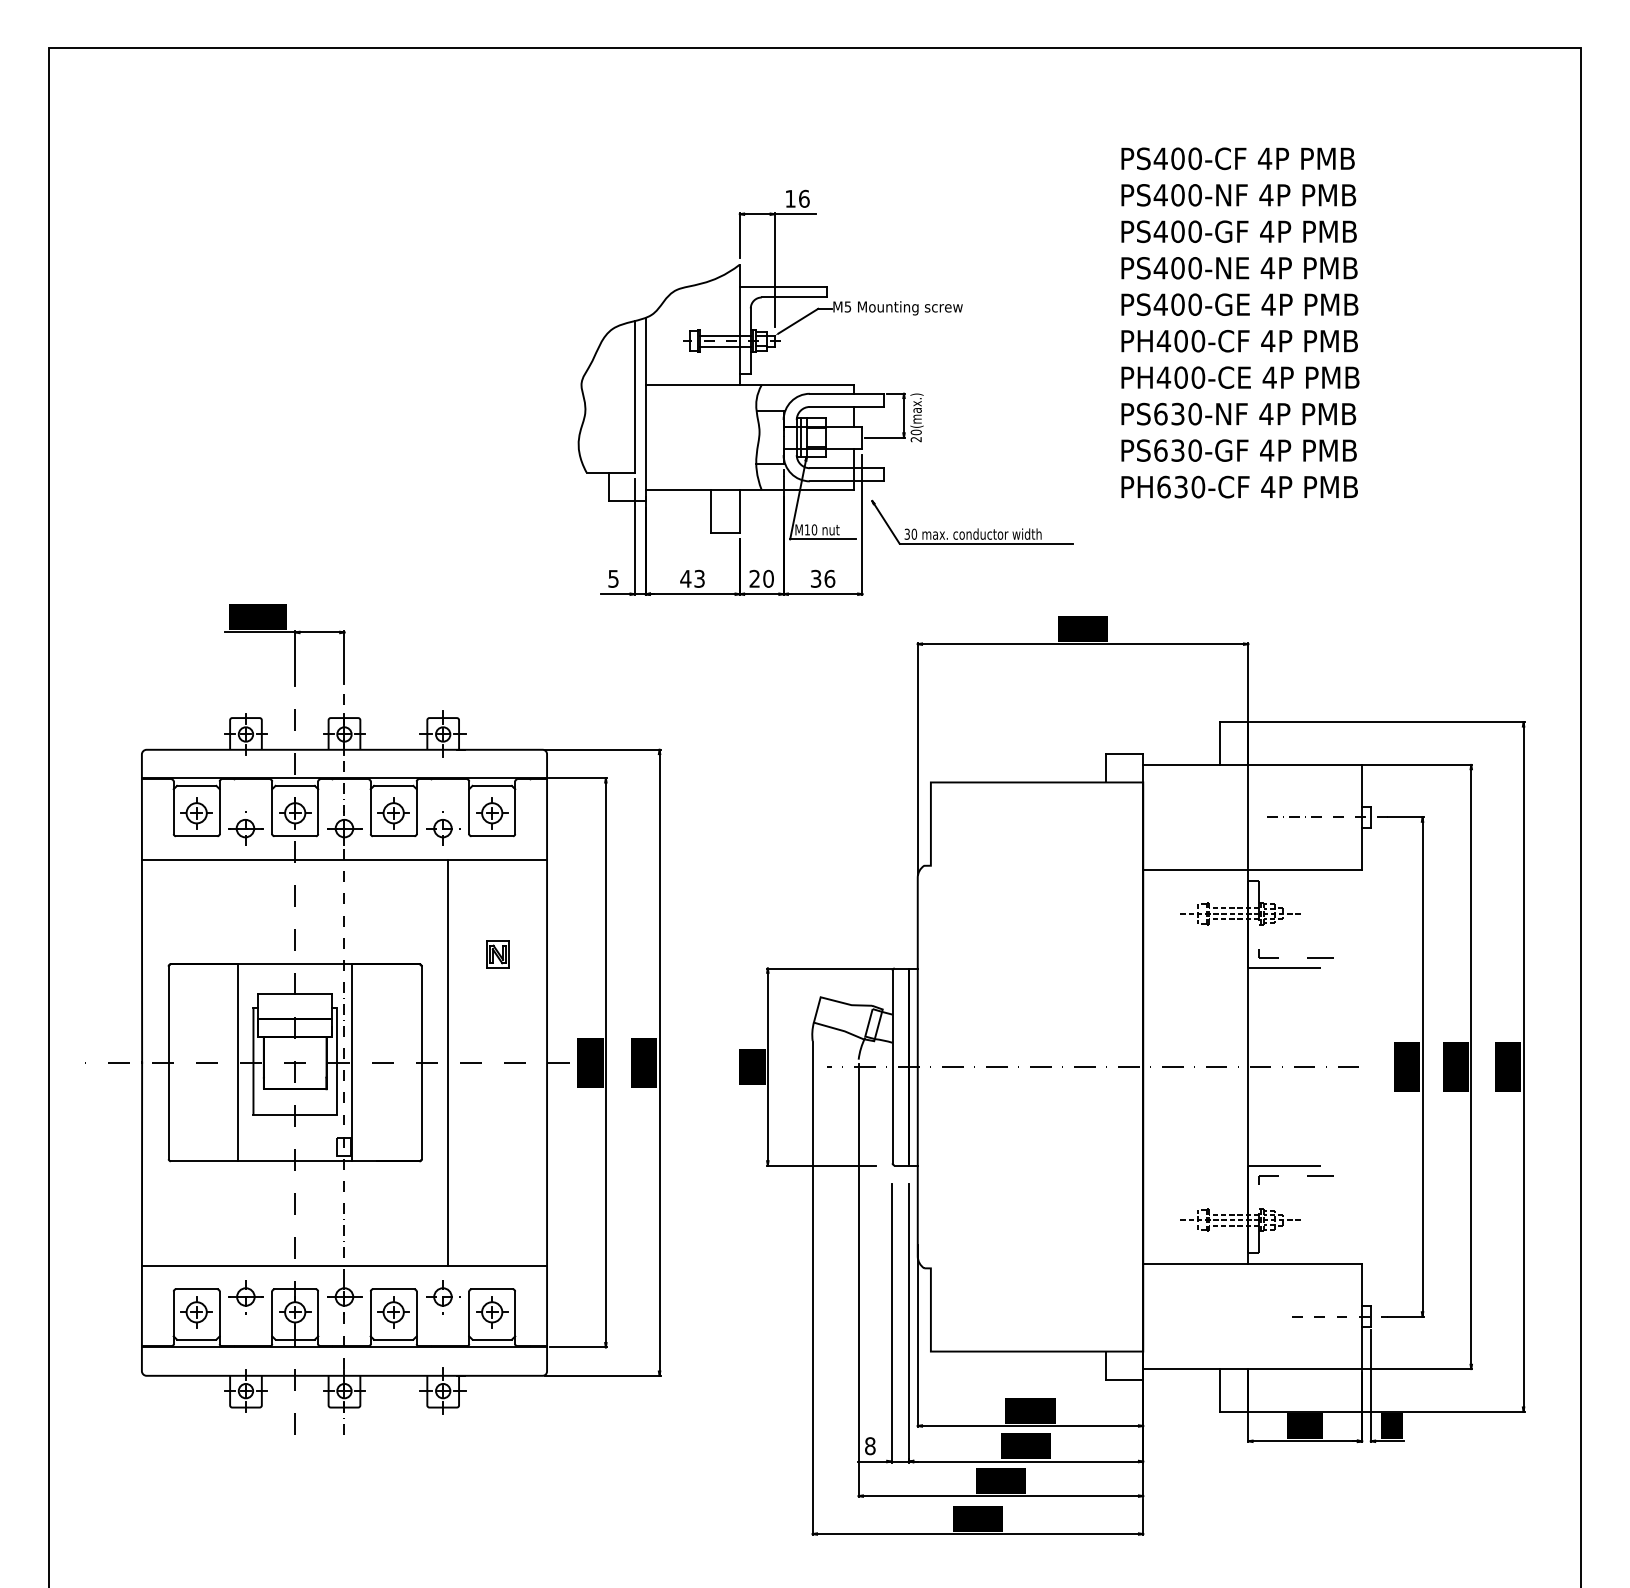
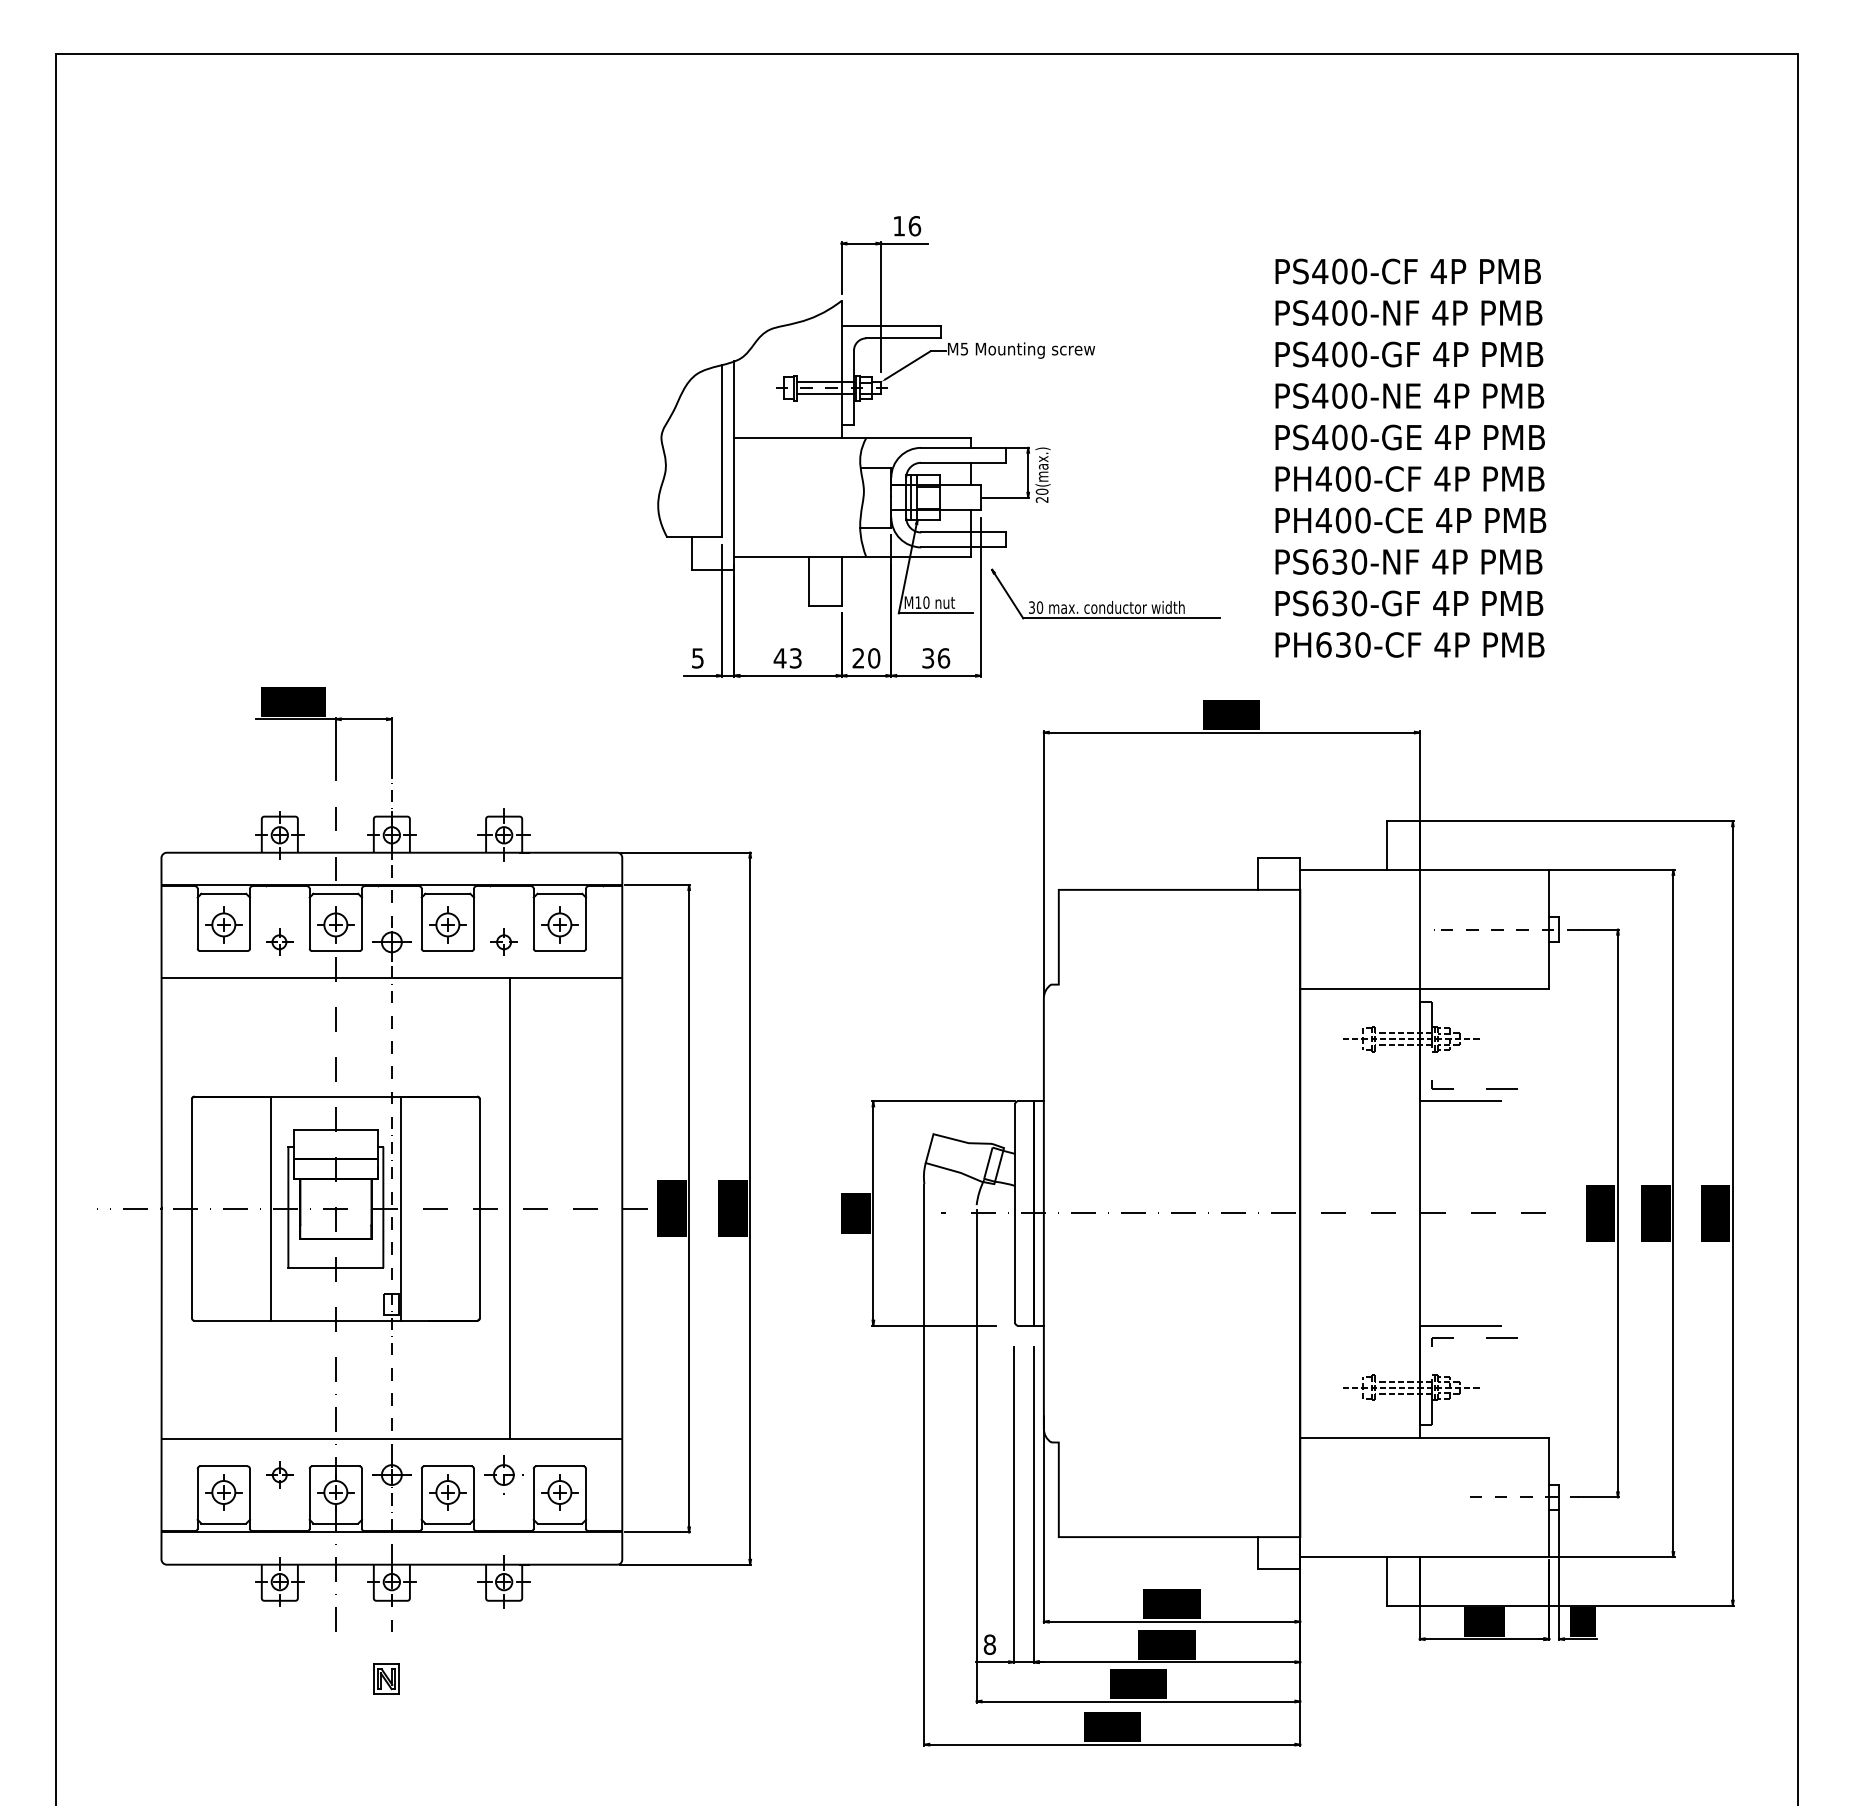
text: (1240, 322) -> (1410, 457), moved
part: (245, 828) -> (279, 942), size x0.7
part: (443, 828) -> (504, 942), size x0.7
part: (497, 954) -> (386, 1679), moved
part: (245, 1297) -> (279, 1475), size x0.7

